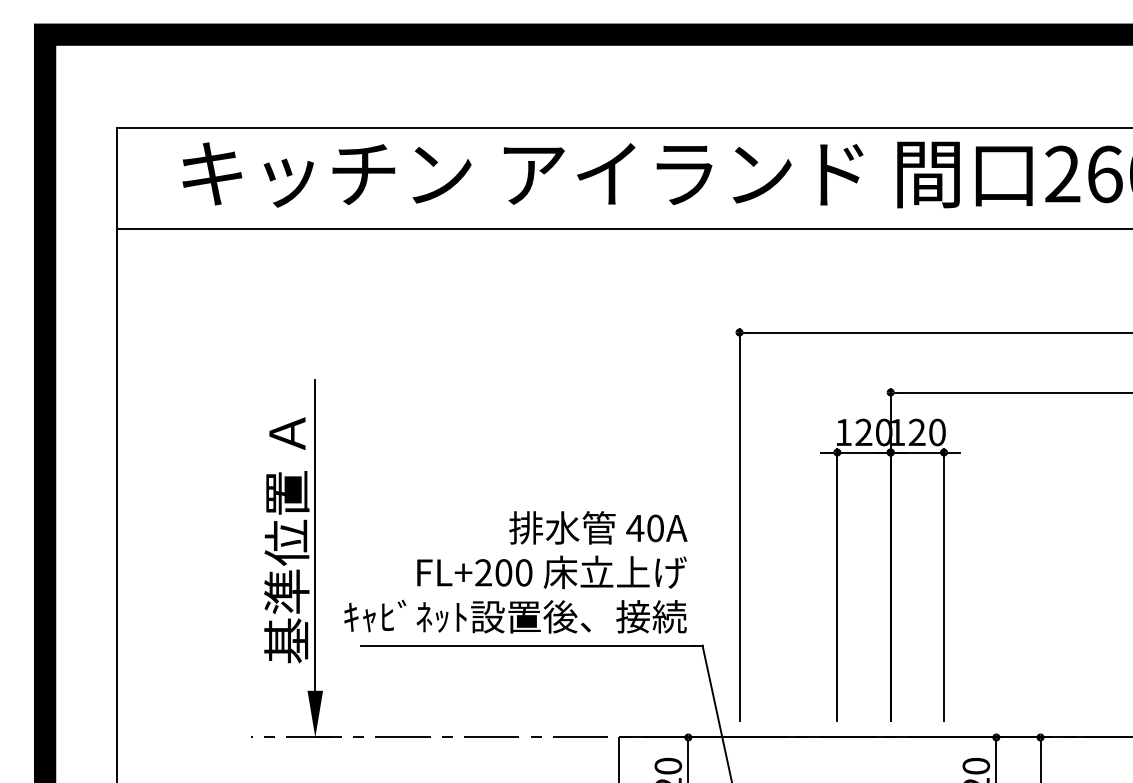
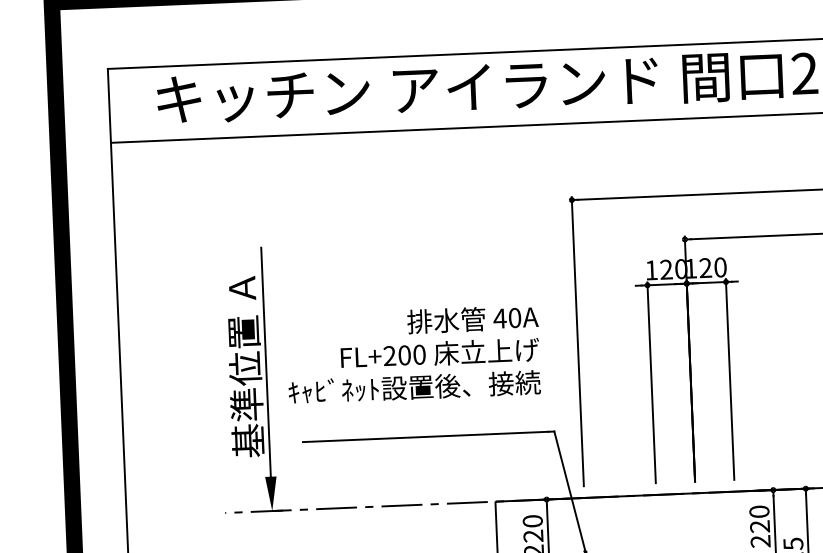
text: (515, 572) -> (413, 354), moved

